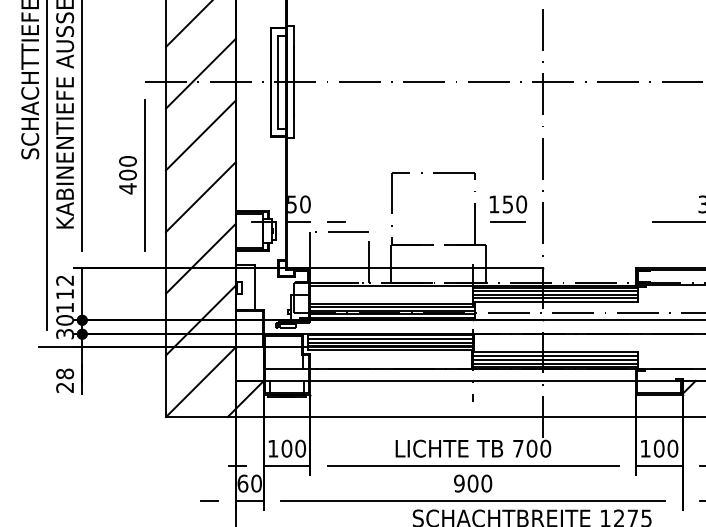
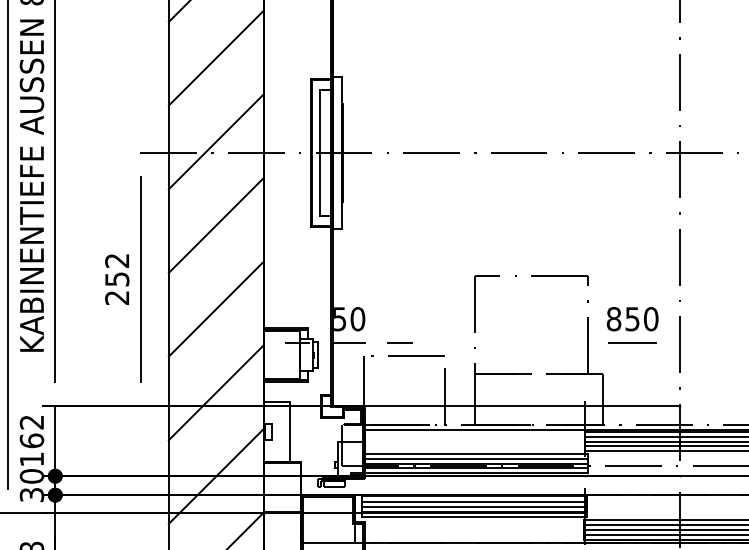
text: (127, 175) -> (116, 279), 400 -> 252
text: (494, 204) -> (614, 319), 150 -> 850
text: (65, 293) -> (32, 439), 112 -> 162

